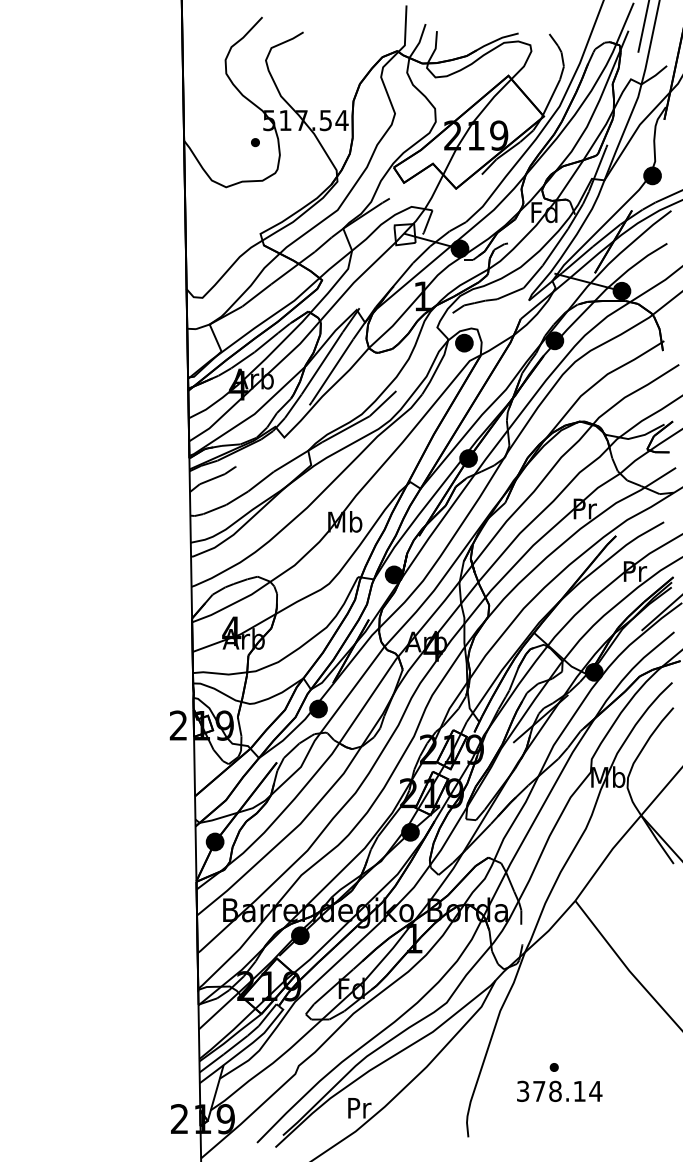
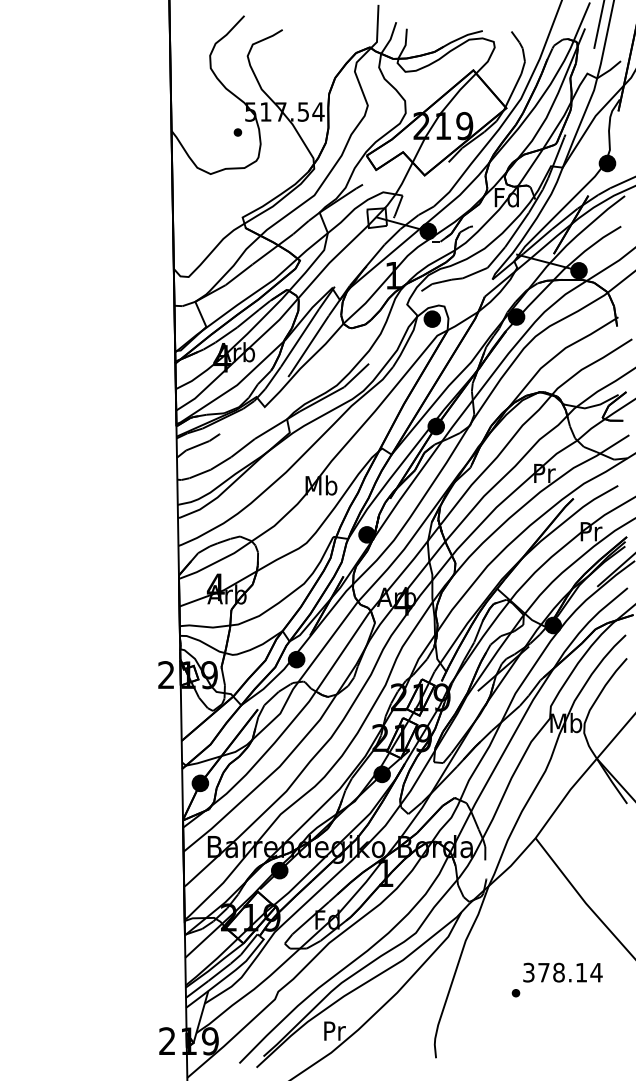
text: (559, 1090) -> (562, 971), moved

